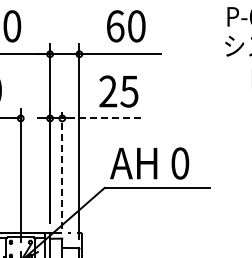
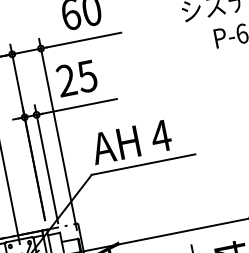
text: (118, 91) -> (76, 78), moved
line: (106, 118) -> (80, 106), dashed -> solid
text: (179, 163) -> (160, 136), 0 -> 4
line: (62, 168) -> (46, 163), dashed -> solid

